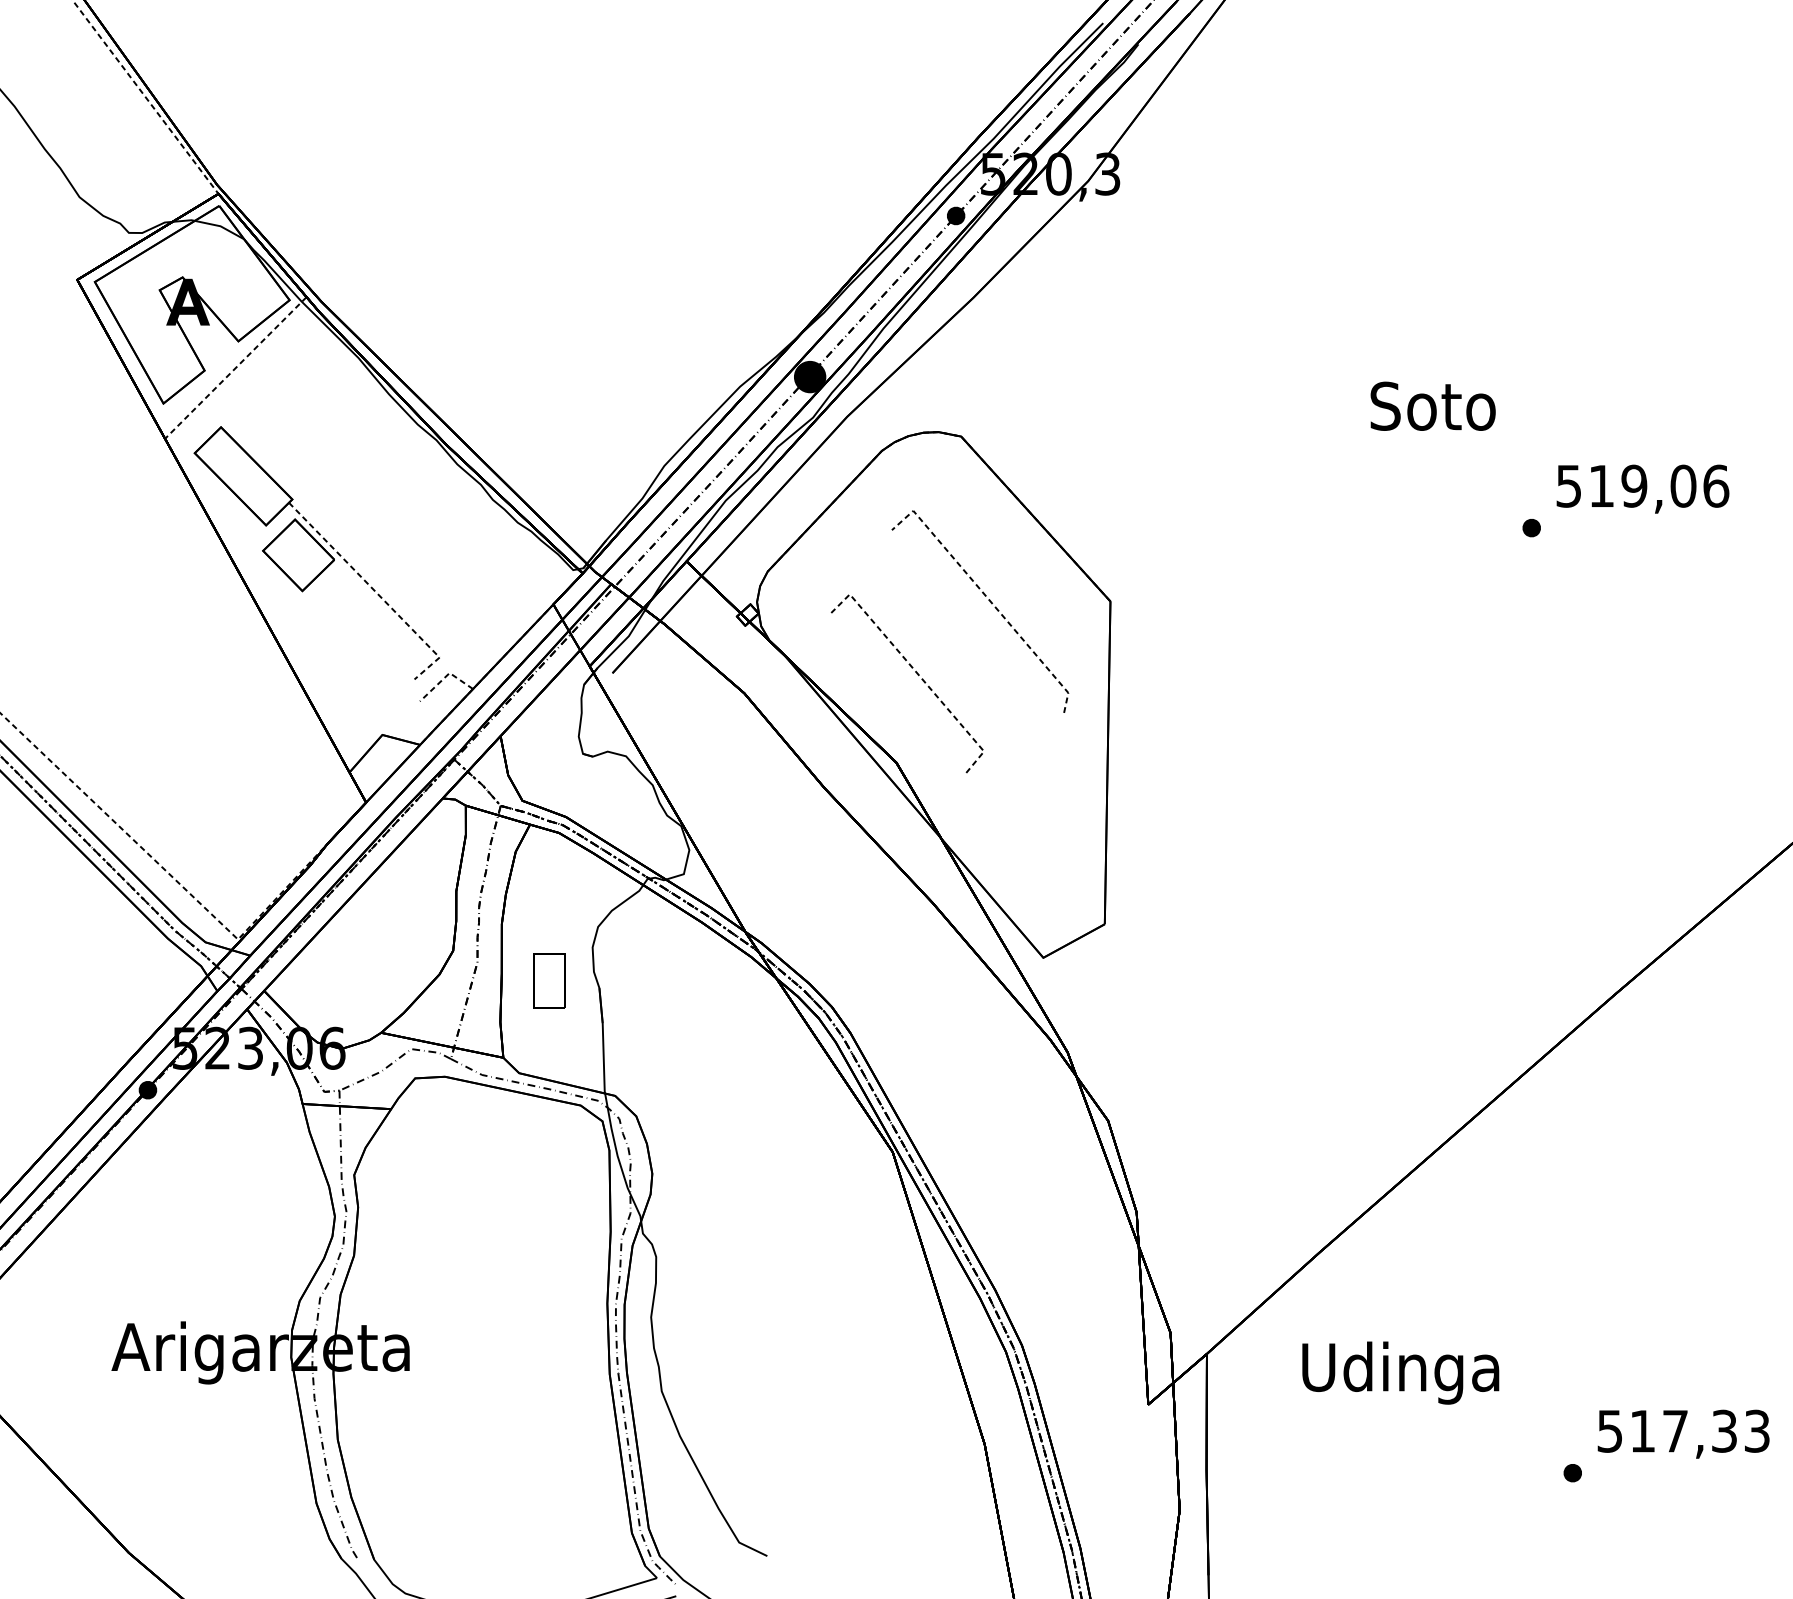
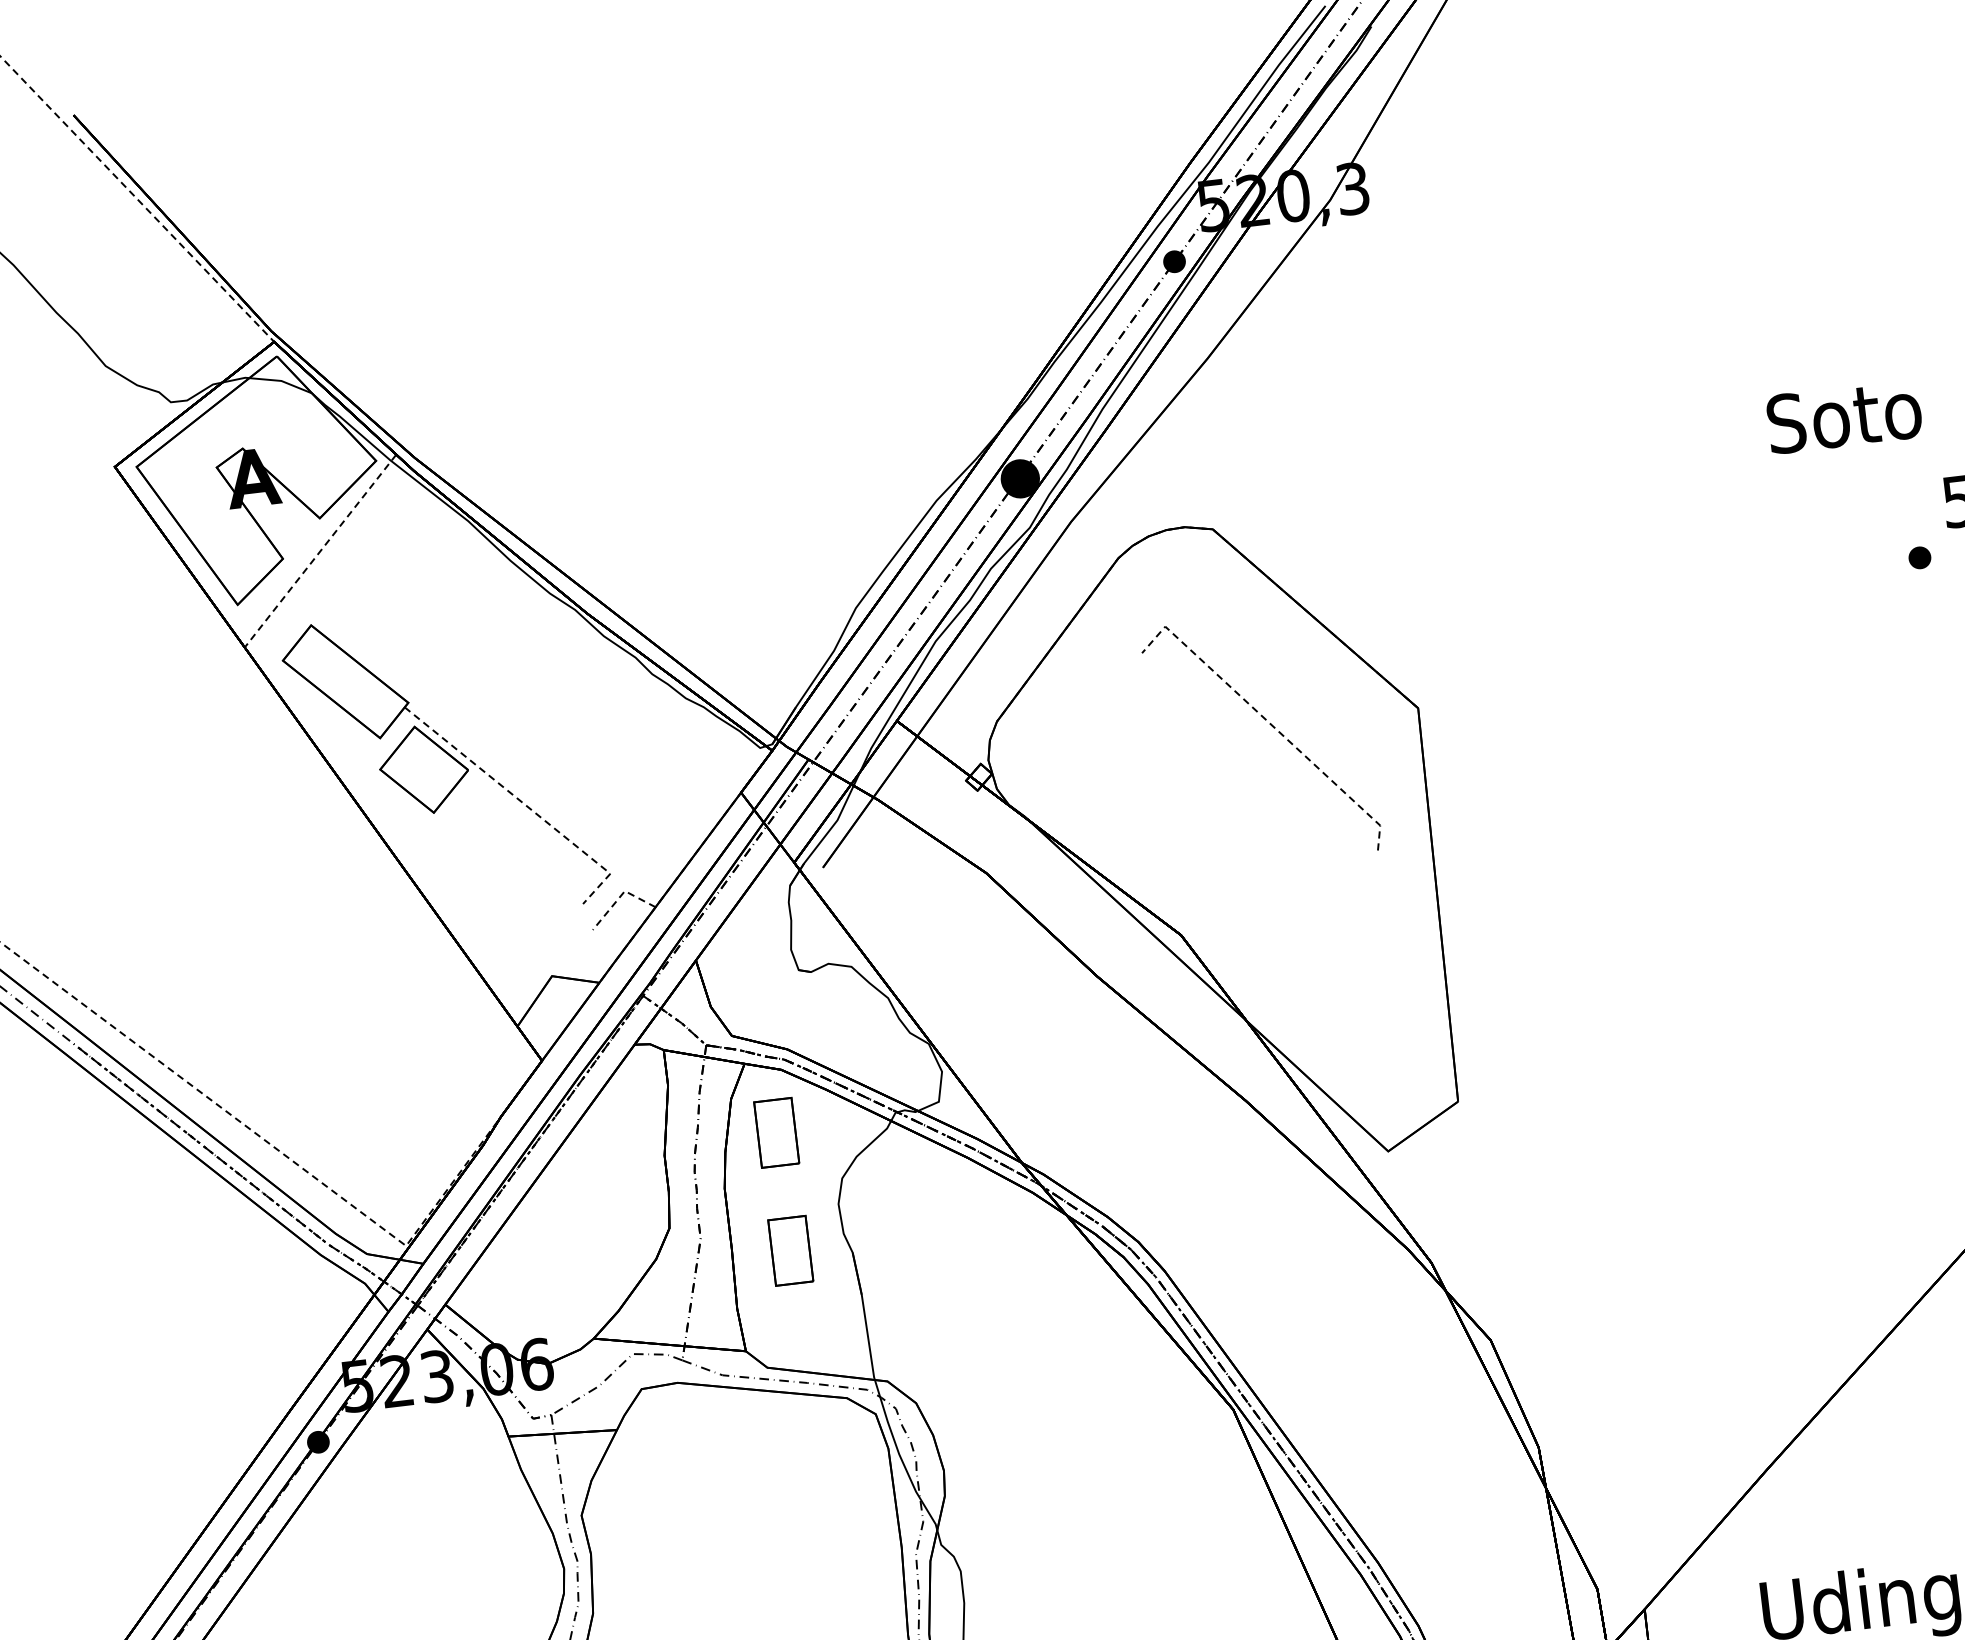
text: (1432, 405) -> (1843, 415), moved
line: (917, 675) -> (1194, 826), removed
part: (549, 883) -> (776, 1132), added

